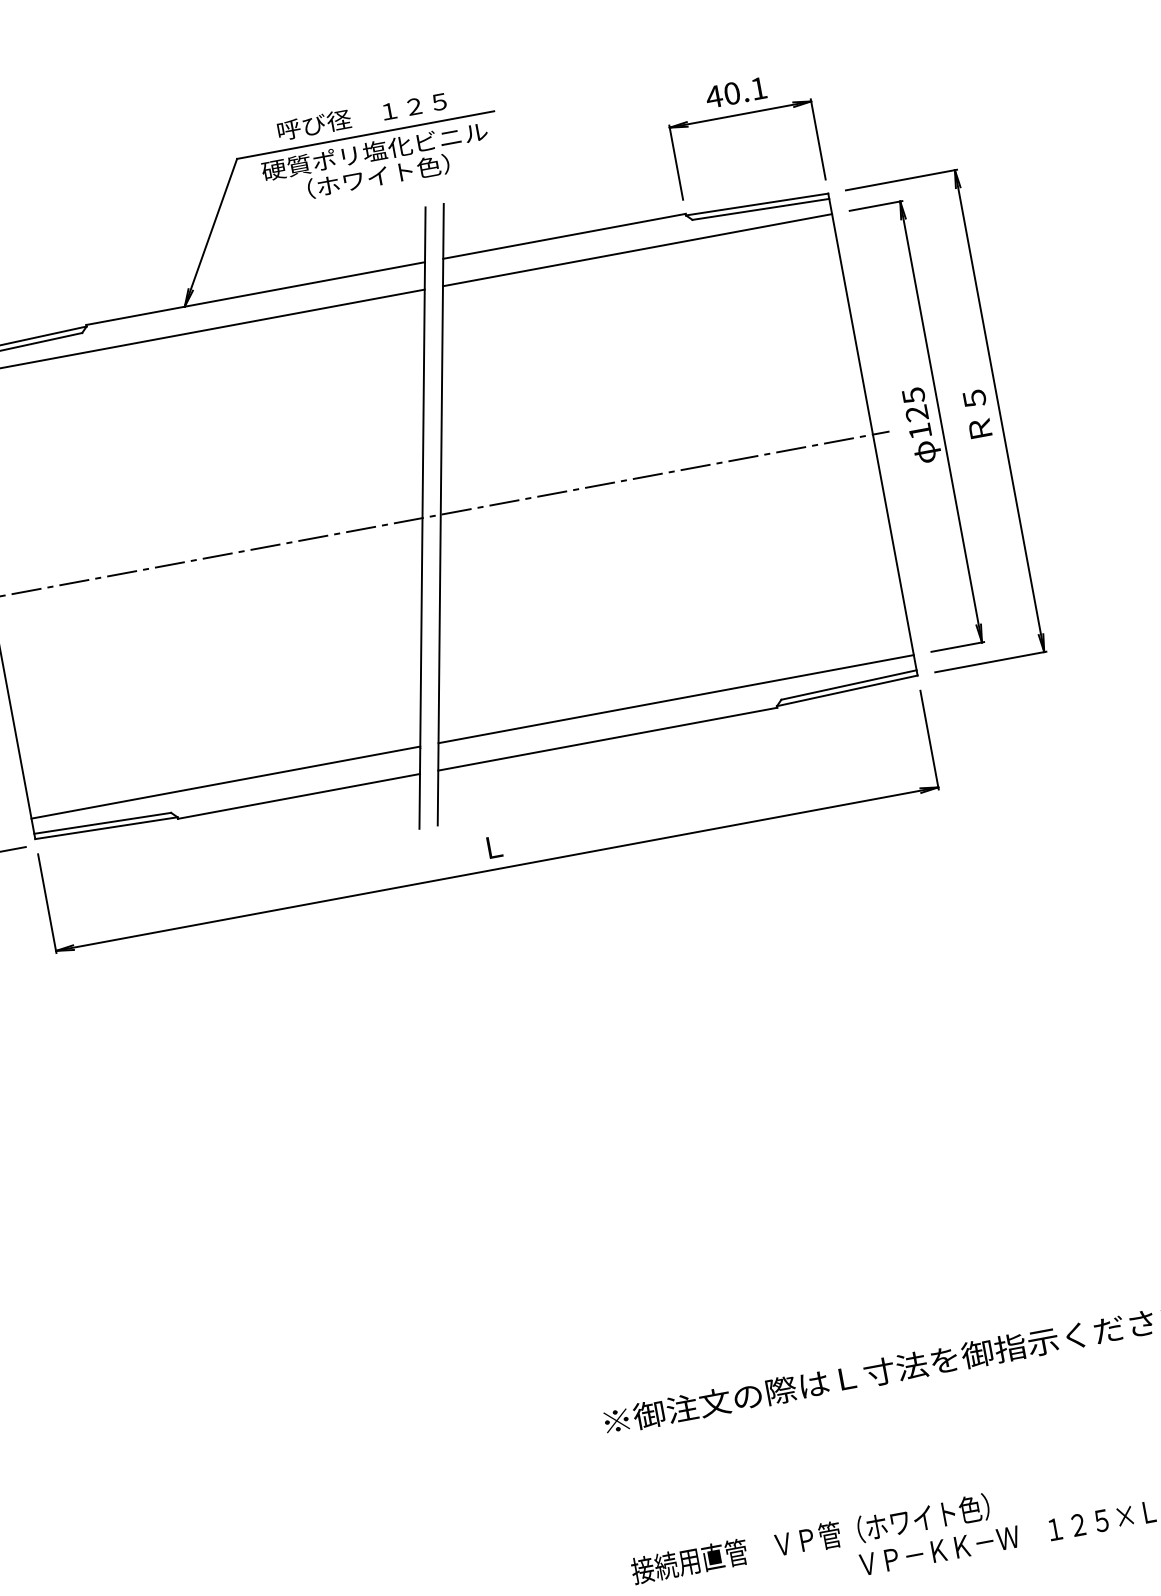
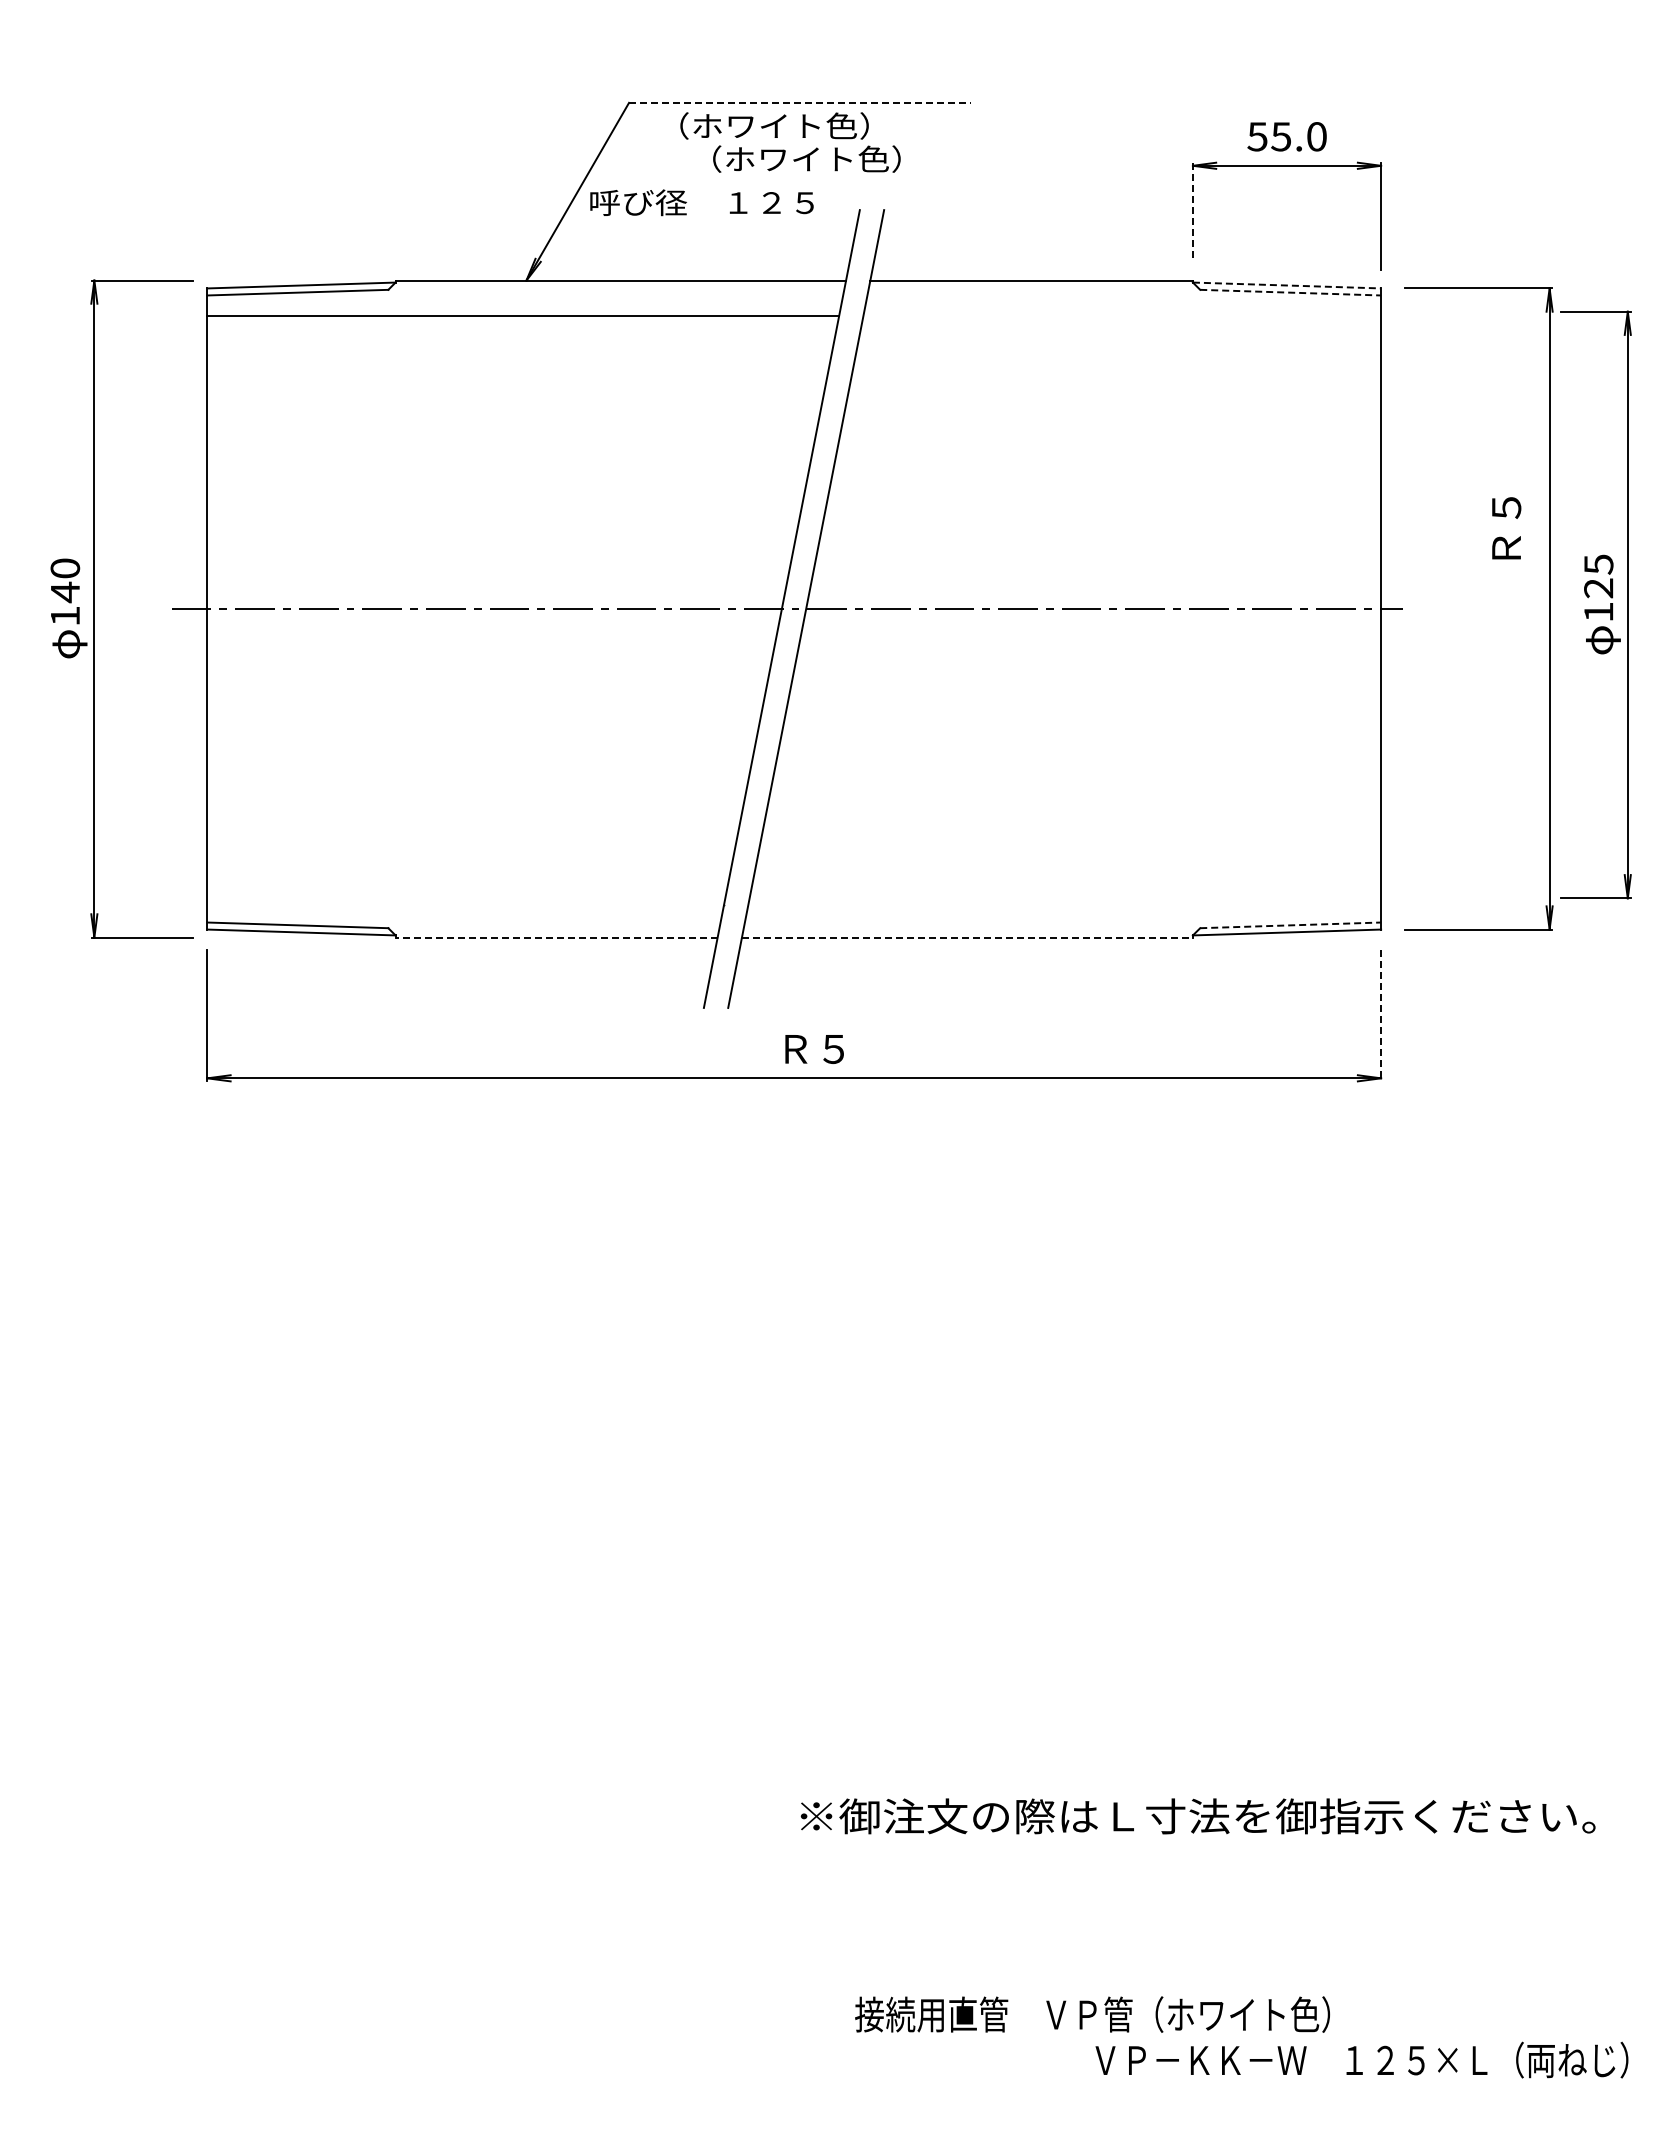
text: (735, 92) -> (1286, 136), 40.1 -> 55.0
text: (361, 116) -> (701, 202), moved
line: (365, 134) -> (800, 102), solid -> dashed
text: (374, 151) -> (807, 125), 硬質ポリ塩化ビニル -> （ホワイト色）
line: (675, 162) -> (1192, 212), solid -> dashed
line: (757, 204) -> (1287, 285), solid -> dashed
line: (760, 209) -> (1290, 292), solid -> dashed
line: (637, 250) -> (1122, 315), removed
text: (977, 414) -> (1506, 528), moved
part: (916, 426) -> (1595, 604), moved
line: (848, 685) -> (1290, 925), solid -> dashed
line: (675, 699) -> (1064, 902), removed
line: (607, 739) -> (967, 937), solid -> dashed
line: (929, 740) -> (1381, 1015), solid -> dashed
line: (225, 782) -> (465, 902), removed
line: (298, 796) -> (556, 937), solid -> dashed
text: (508, 844) -> (814, 1049), Ｌ -> Ｒ５
text: (810, 1538) -> (1092, 2014), moved

